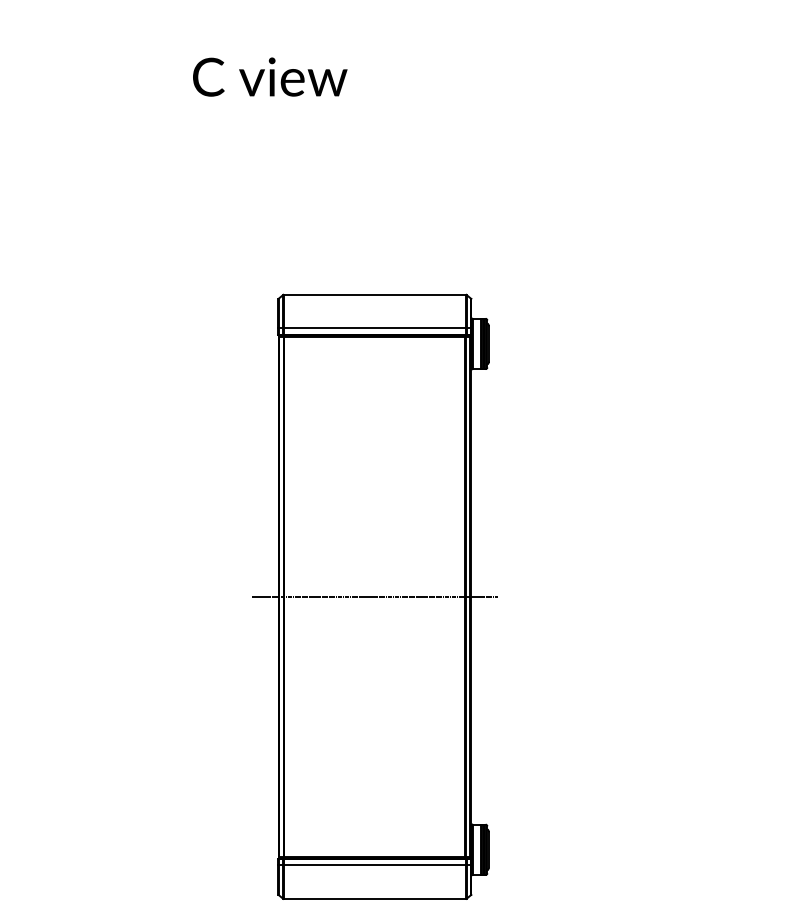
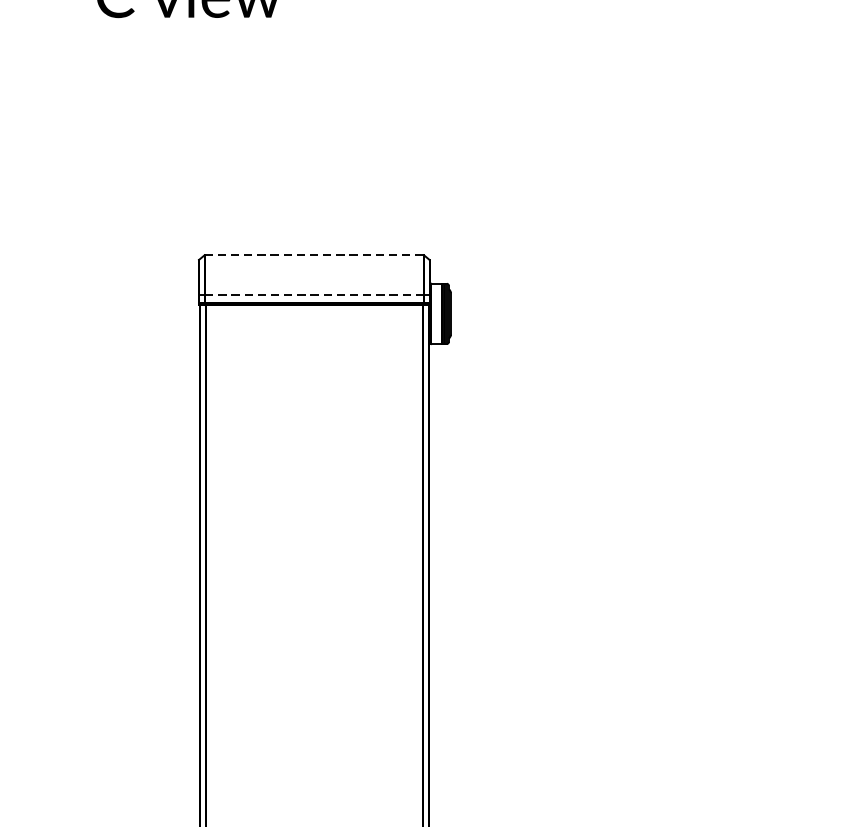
line: (374, 294) -> (313, 254), solid -> dashed
line: (375, 328) -> (315, 295), solid -> dashed
line: (374, 596) -> (313, 616), removed

